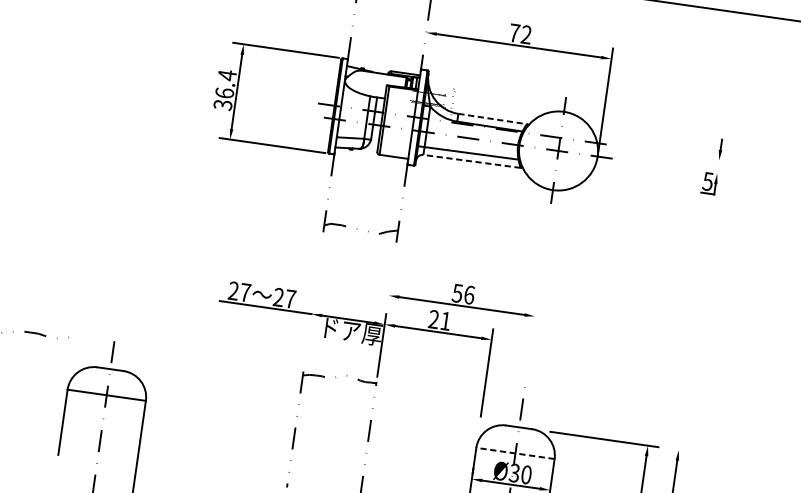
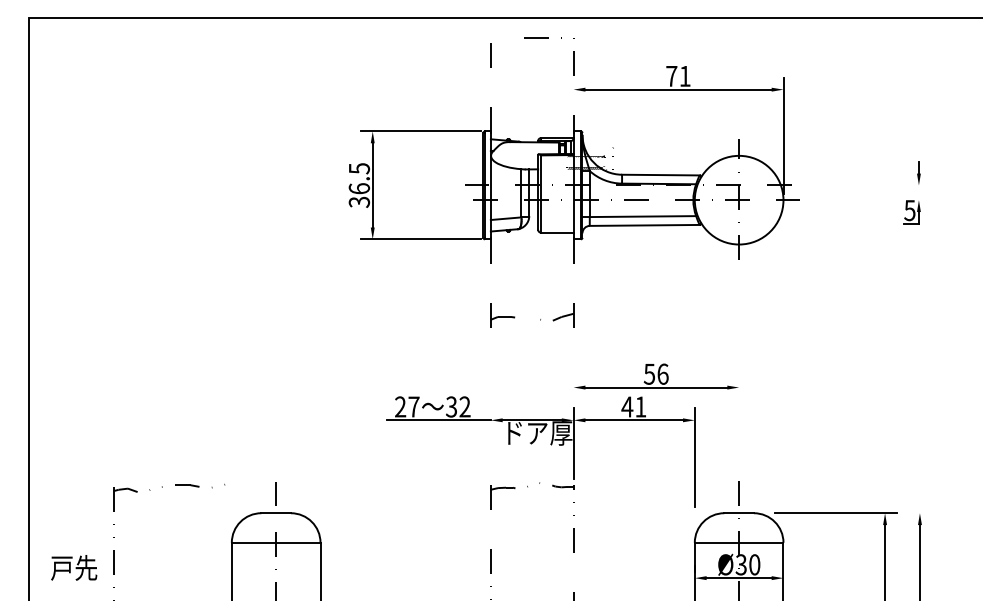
text: (525, 34) -> (684, 75), 72 -> 71
text: (227, 75) -> (359, 168), 36.4 -> 36.5
line: (492, 119) -> (660, 175), dashed -> solid
line: (471, 161) -> (644, 225), dashed -> solid
text: (284, 297) -> (458, 406), 27 -> 32
text: (434, 319) -> (627, 406), 21 -> 41
line: (514, 453) -> (738, 542), dashed -> solid

